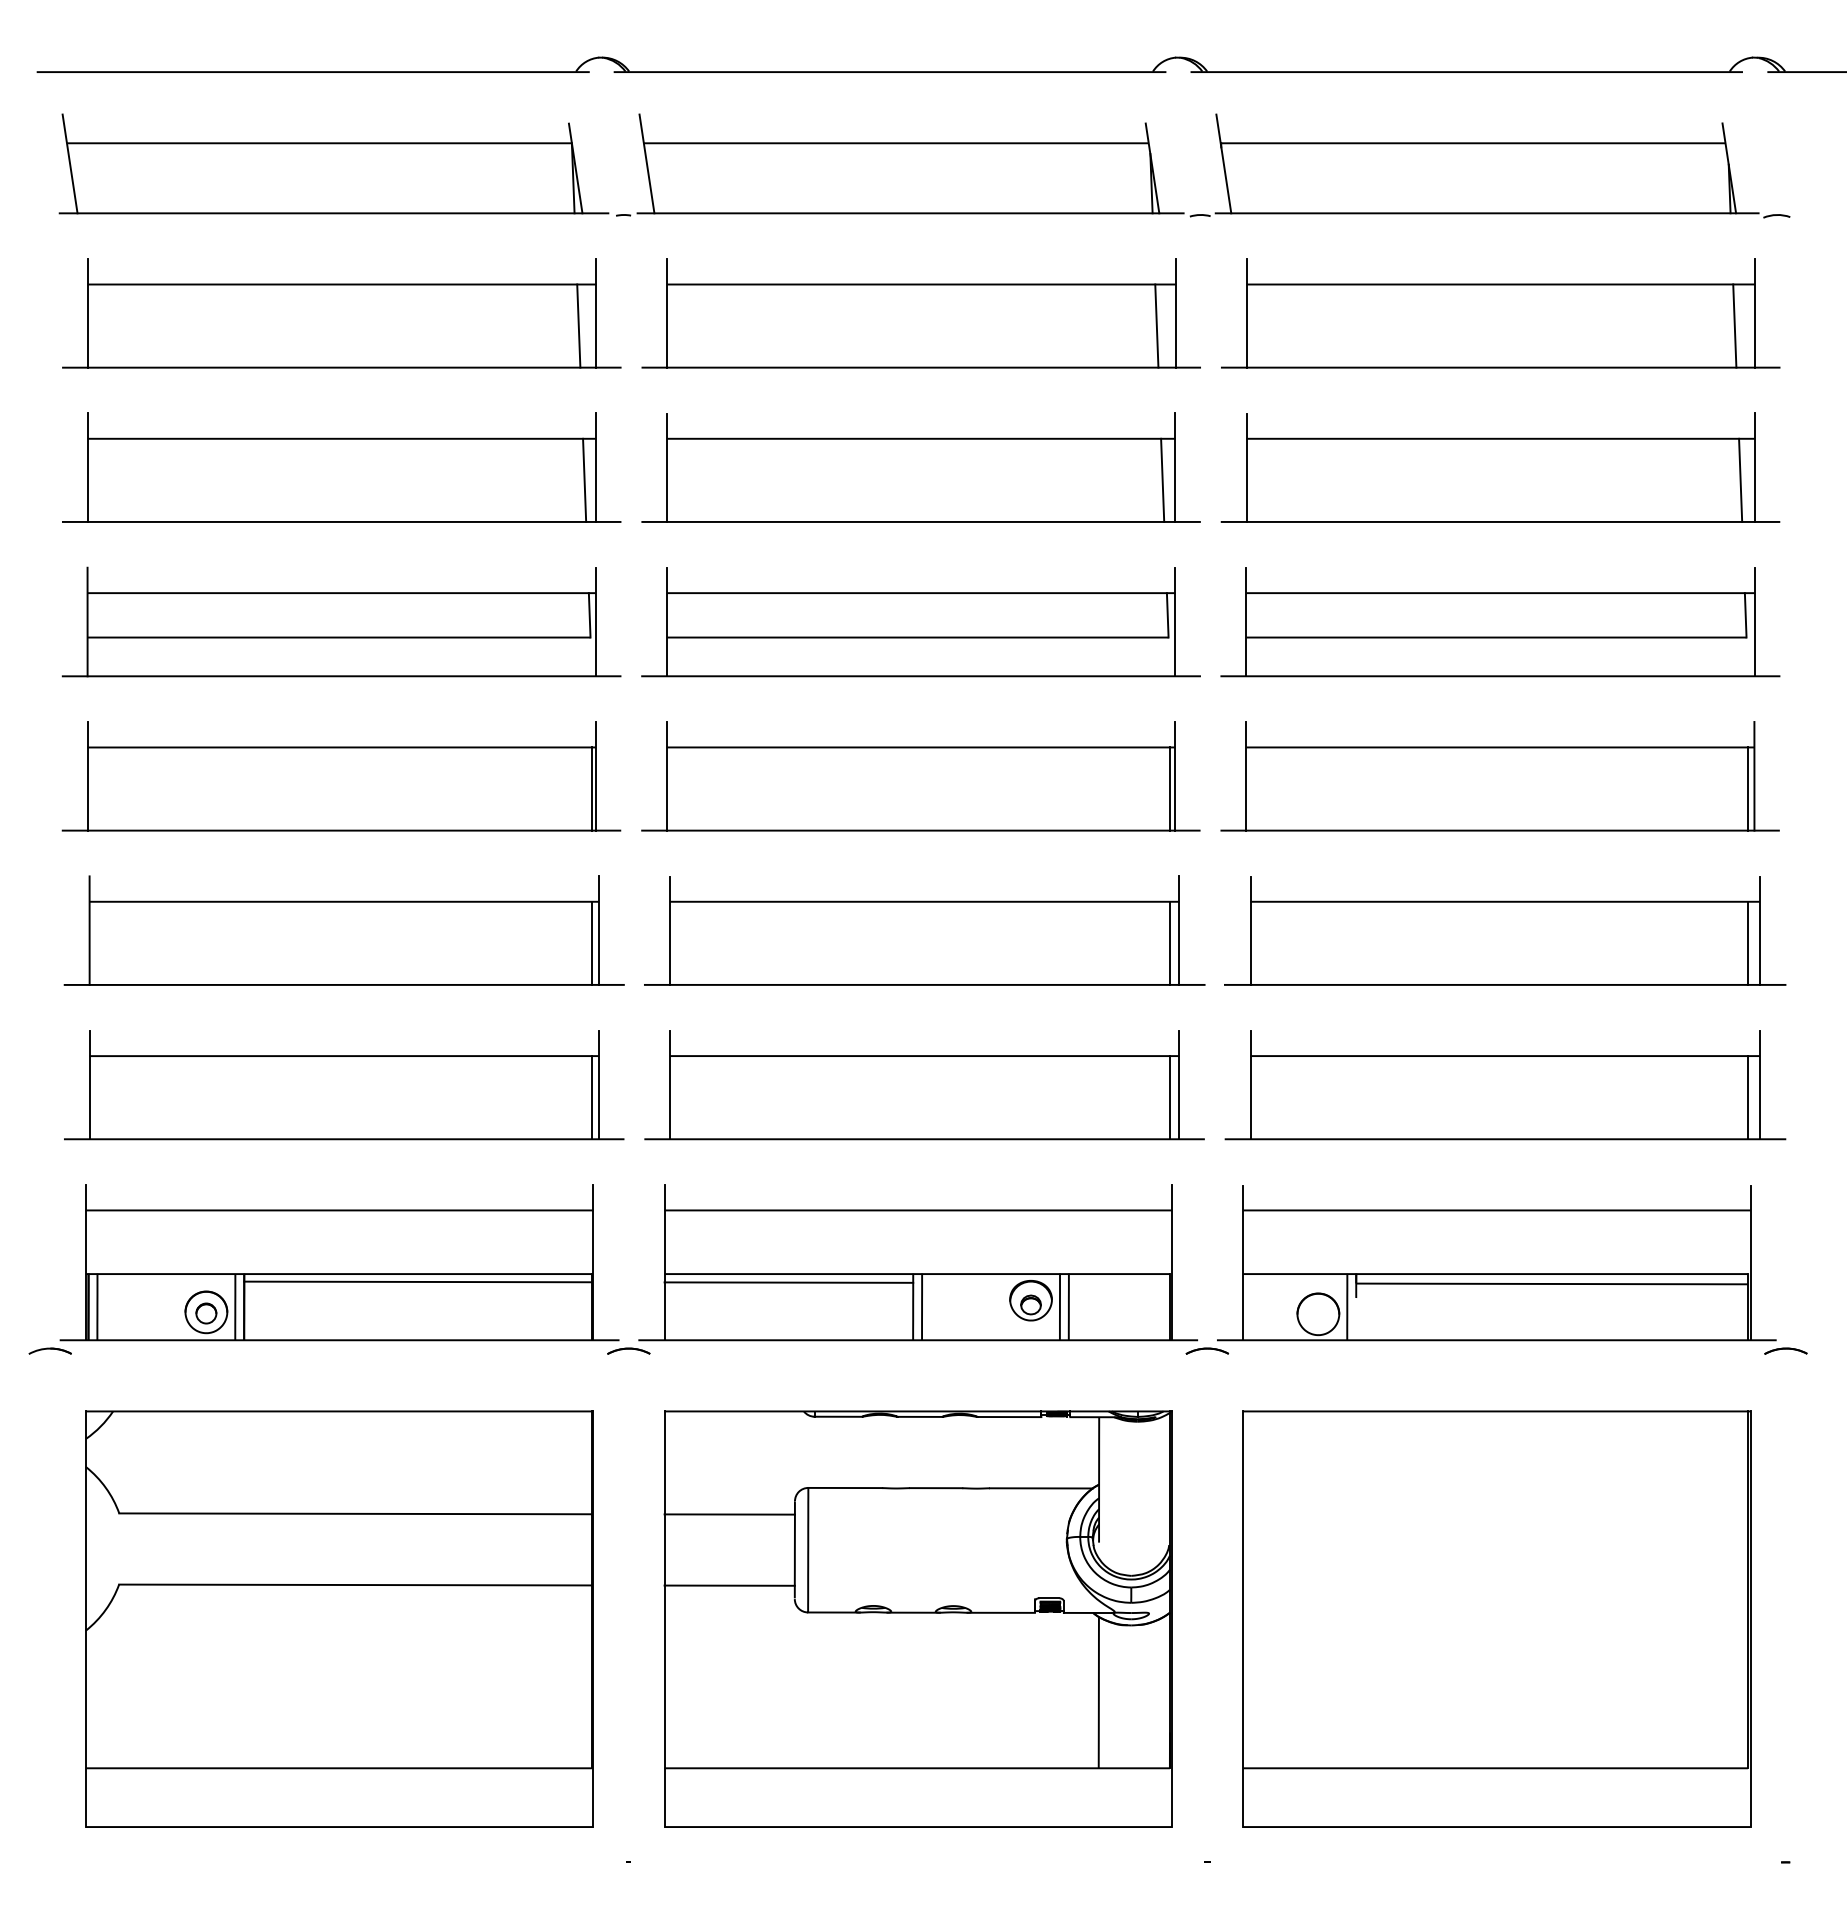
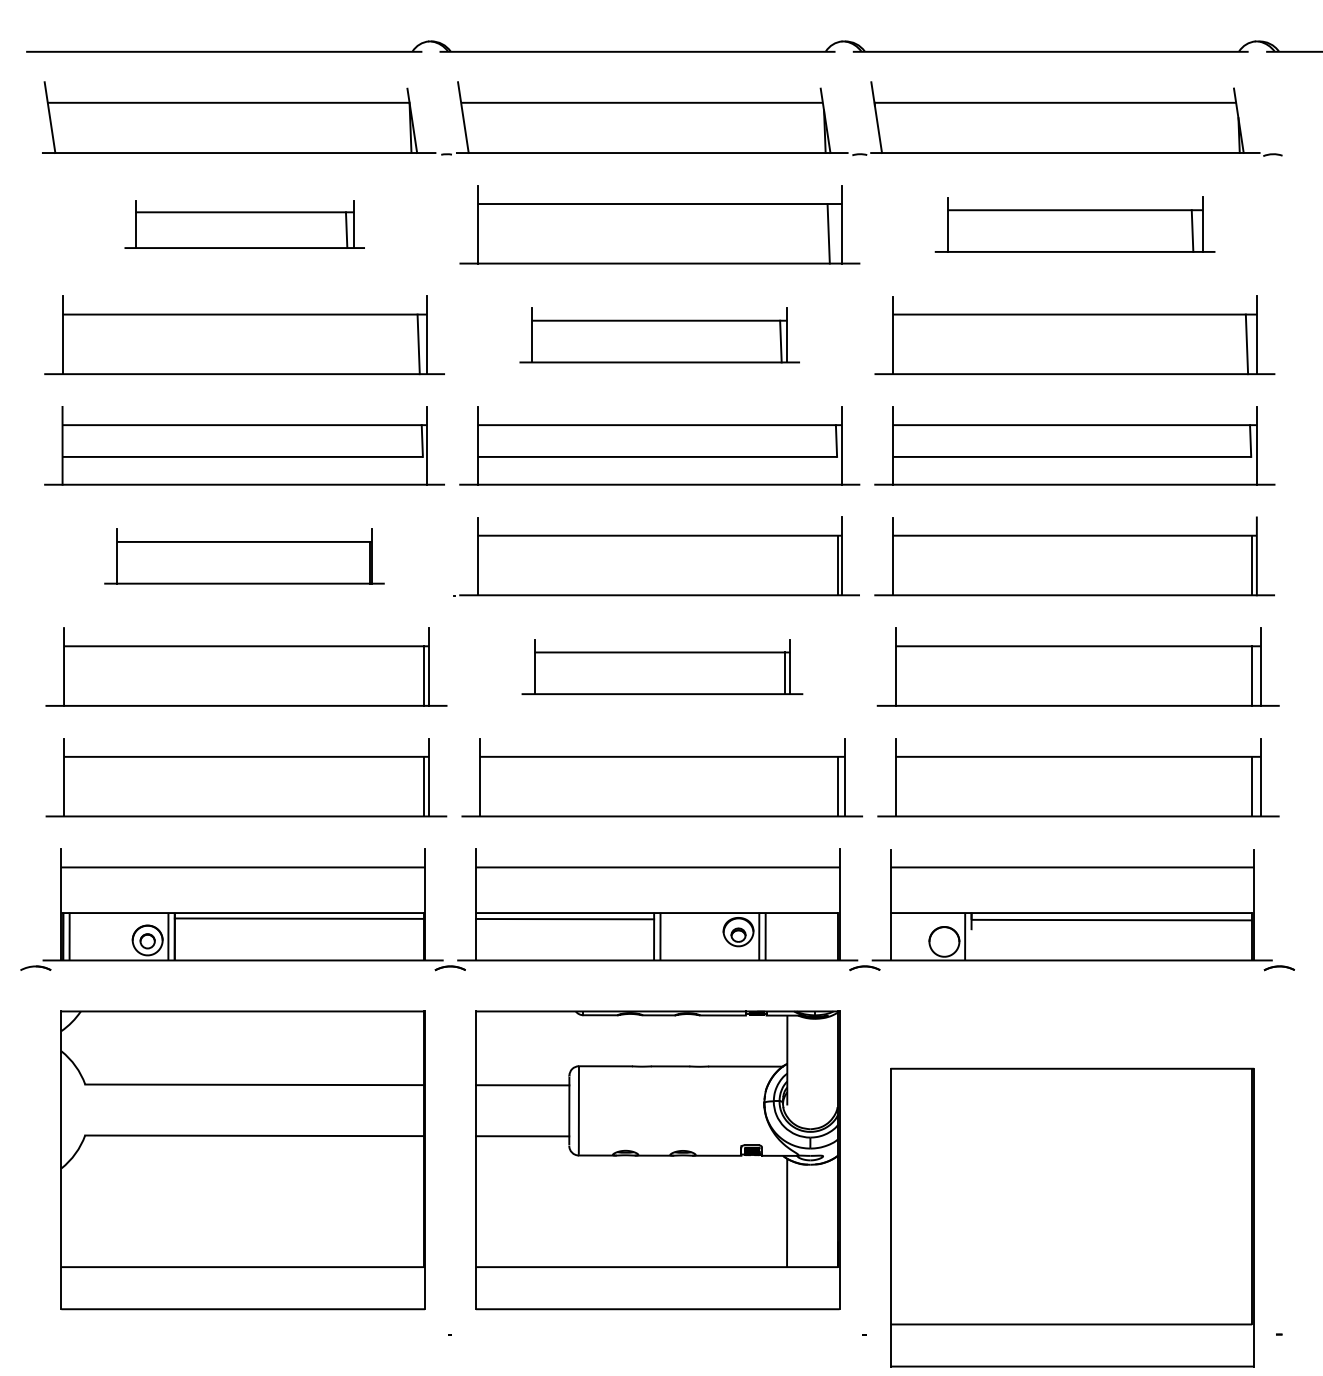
part: (341, 313) -> (244, 224), size x0.6
part: (1500, 313) -> (1074, 224), size x0.7
part: (920, 467) -> (659, 335), size x0.7
part: (341, 776) -> (244, 556), size x0.7
part: (924, 930) -> (662, 666), size x0.7
part: (1496, 1618) -> (1072, 1217), moved

